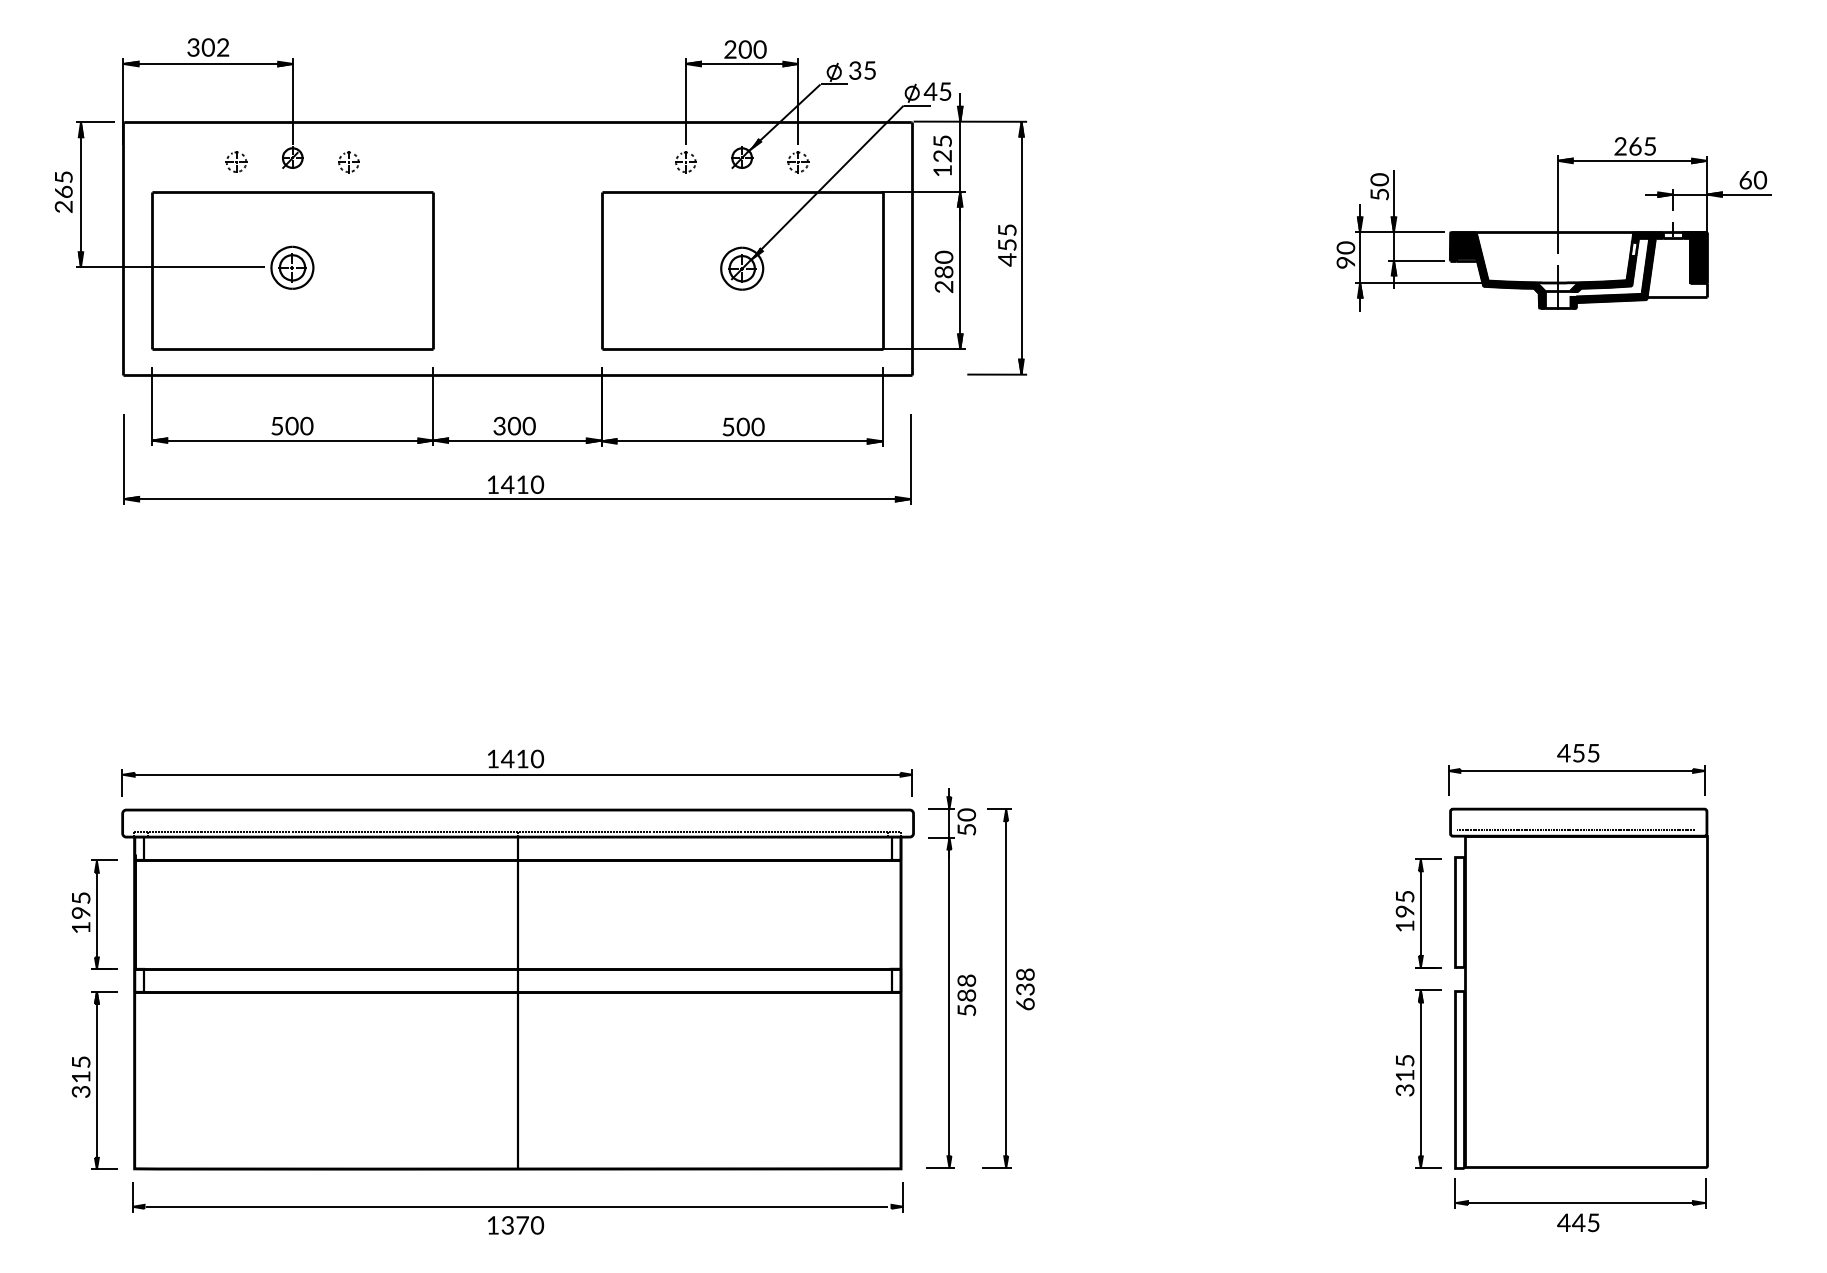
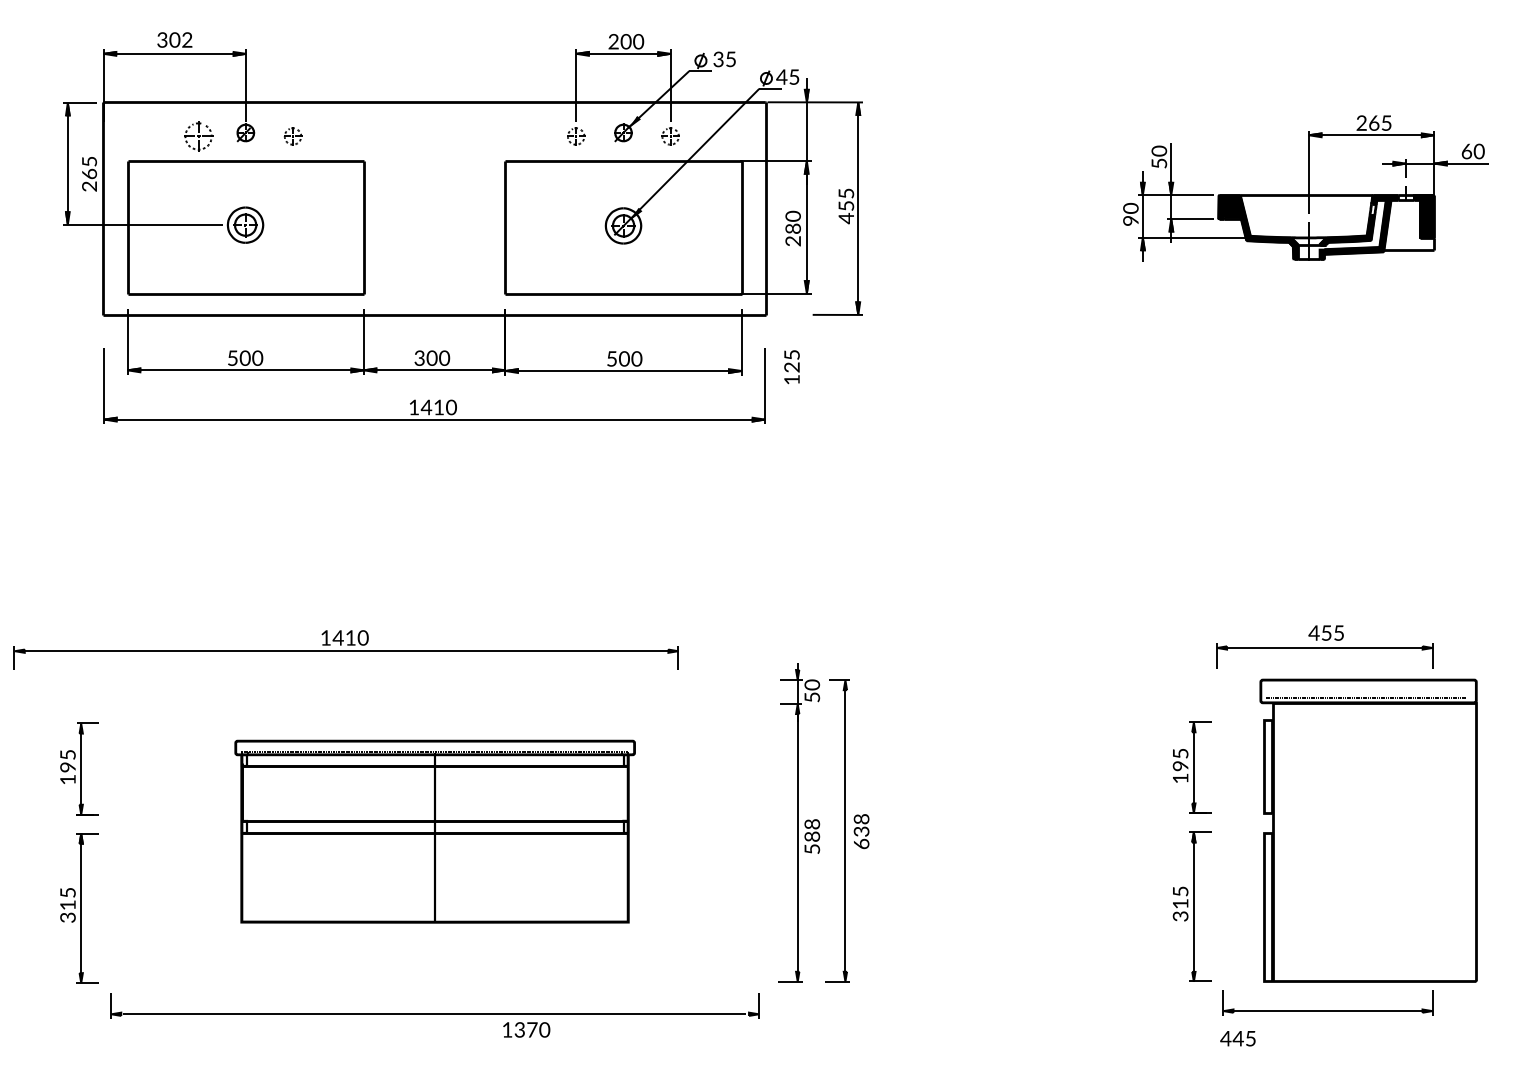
text: (942, 155) -> (791, 366), moved
part: (236, 161) -> (198, 135), size x1.6
text: (63, 191) -> (89, 173), moved
part: (516, 772) -> (345, 649), moved
part: (1578, 988) -> (1368, 830), moved
part: (517, 989) -> (434, 831), size x0.6
text: (1578, 1222) -> (1238, 1038), moved
text: (516, 1225) -> (527, 1029), moved

